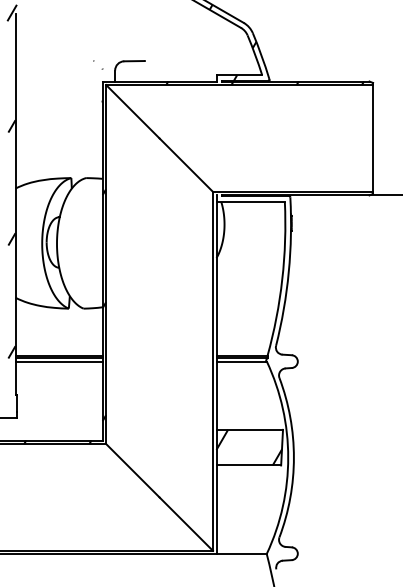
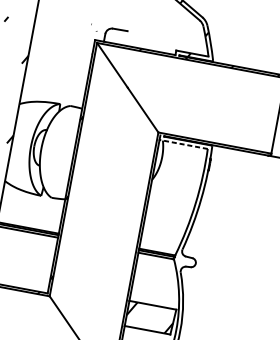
line: (250, 201) -> (183, 144), solid -> dashed

